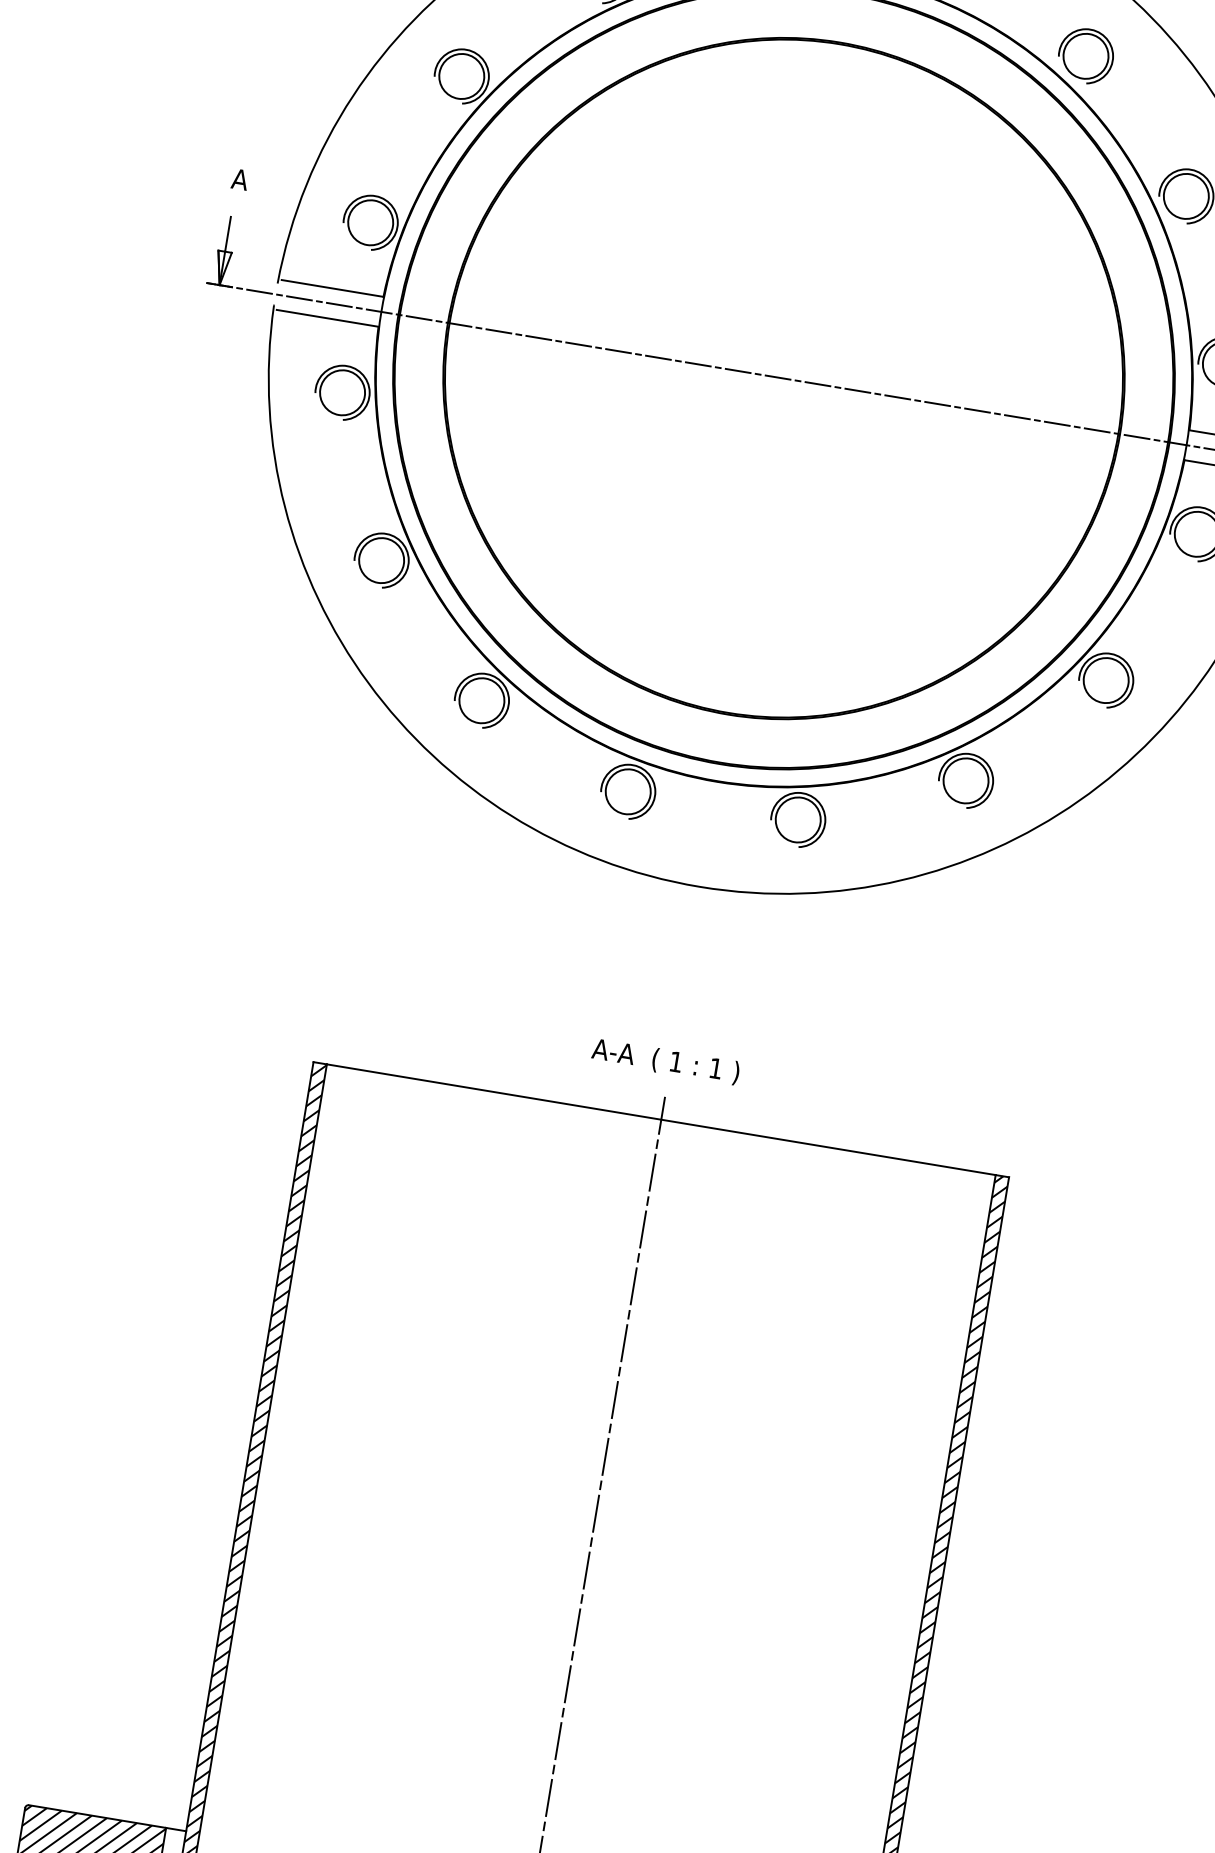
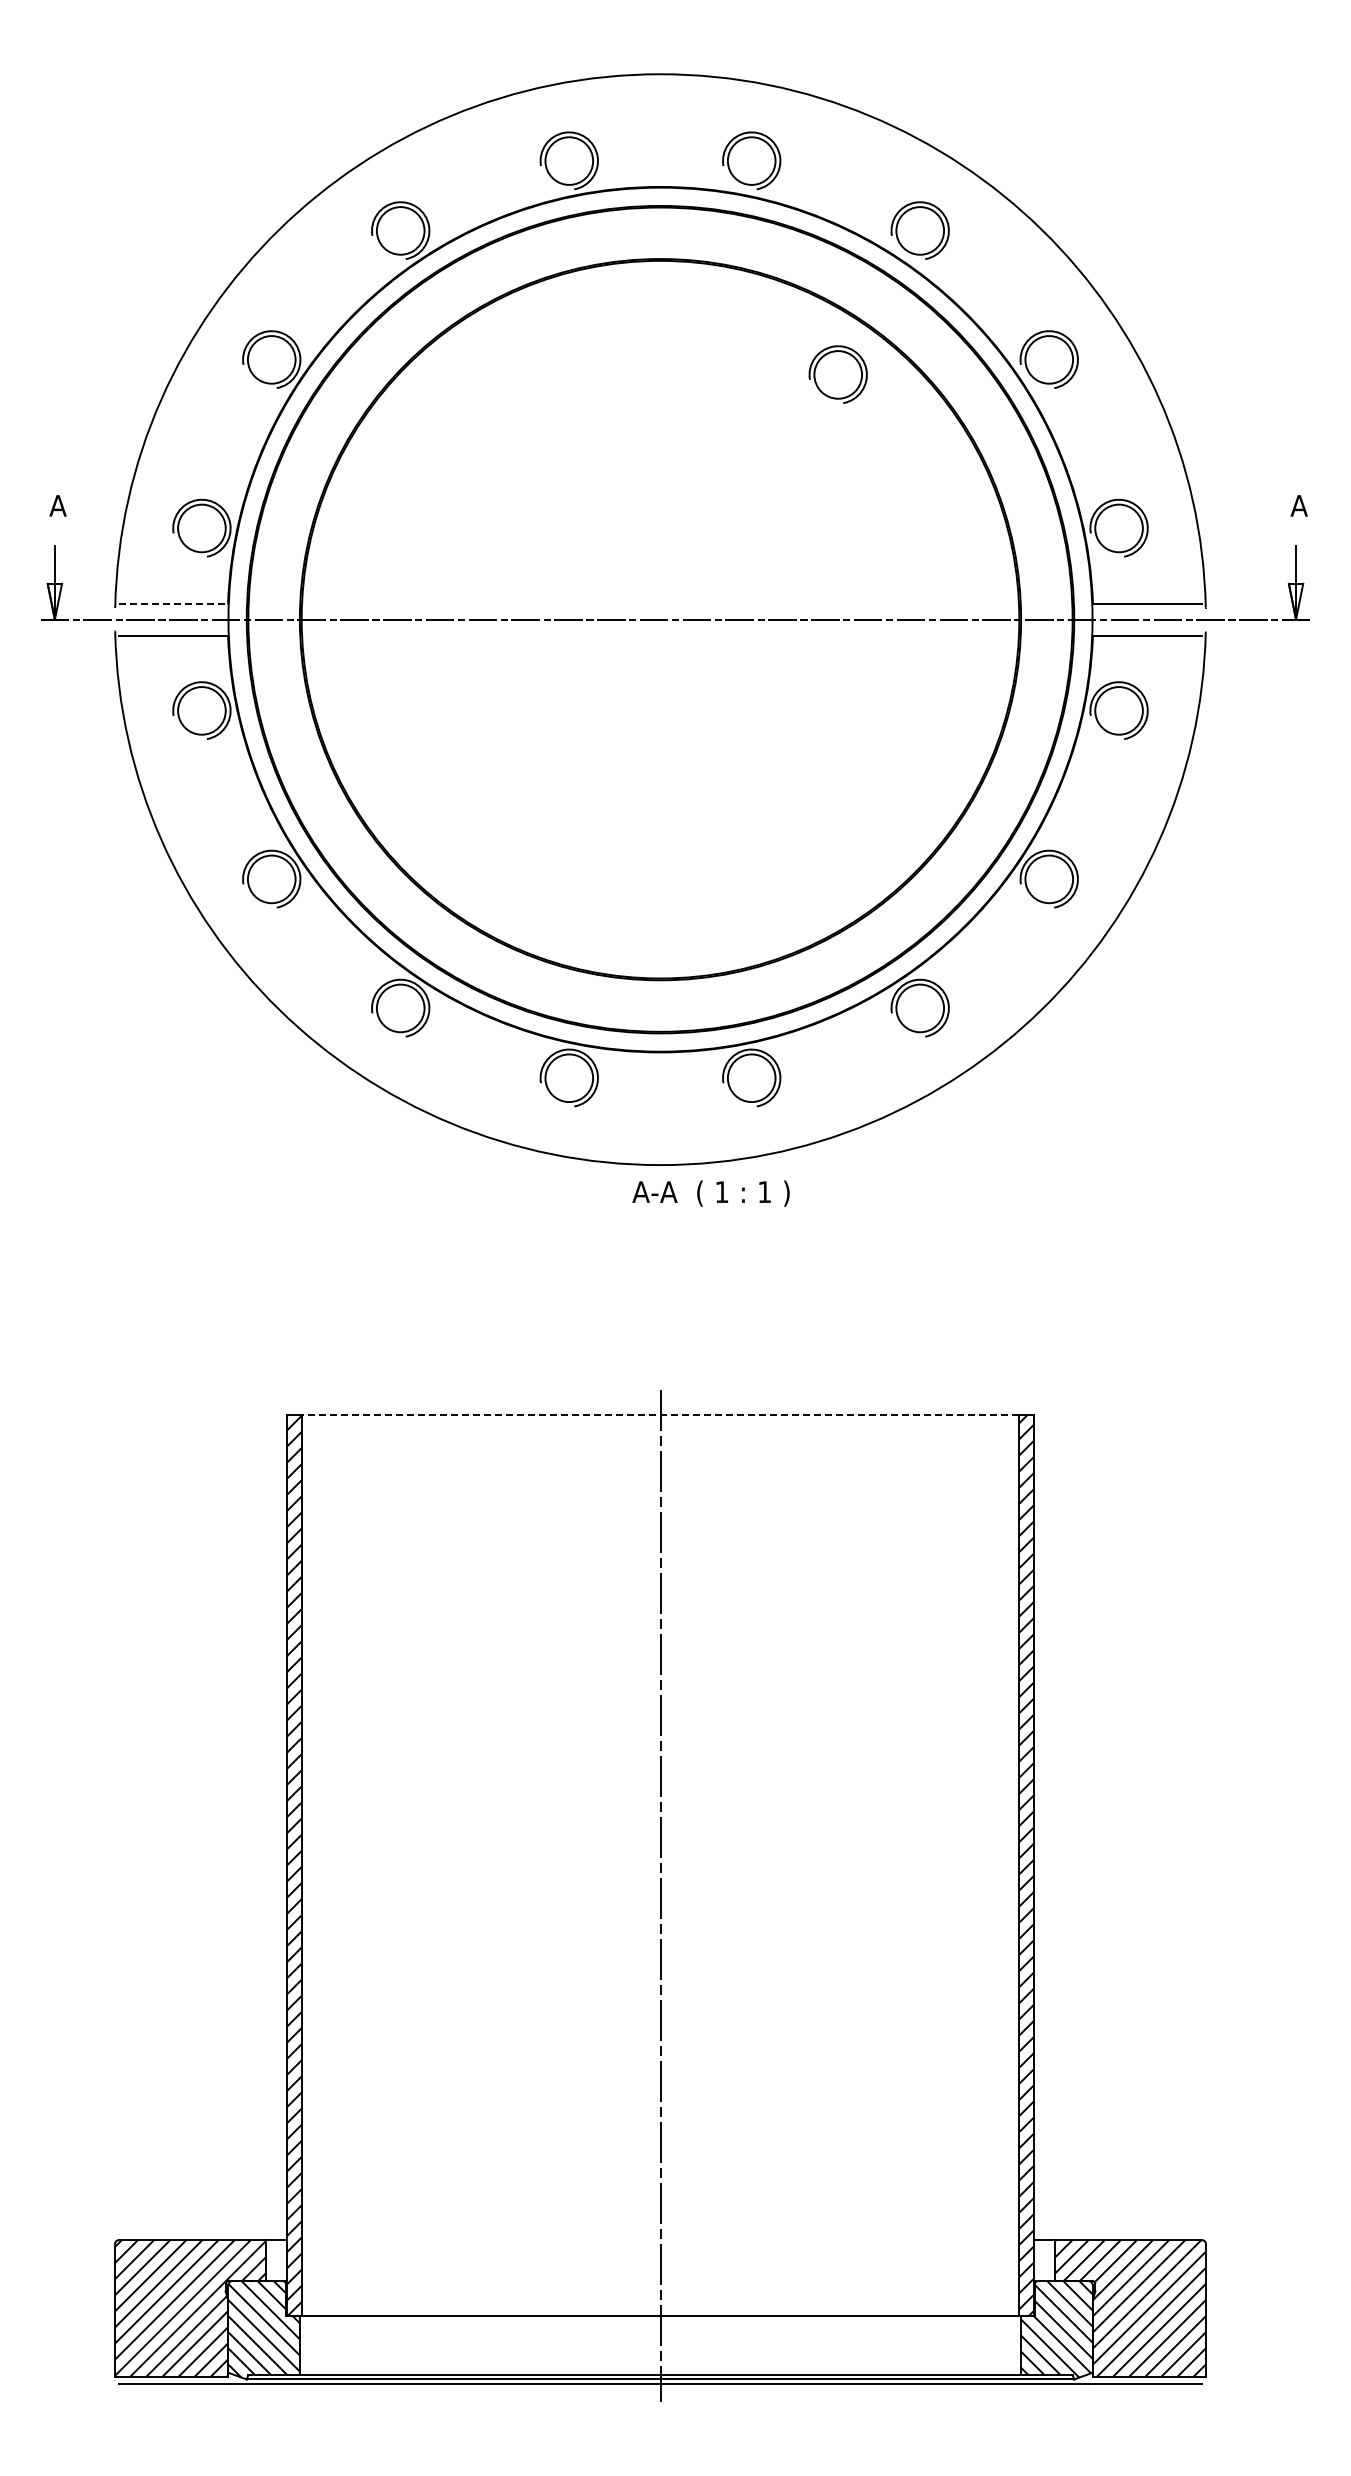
part: (986, 177) -> (837, 374), added
line: (332, 288) -> (173, 603), solid -> dashed
text: (665, 1061) -> (710, 1193), moved
line: (661, 1119) -> (660, 1414), solid -> dashed

